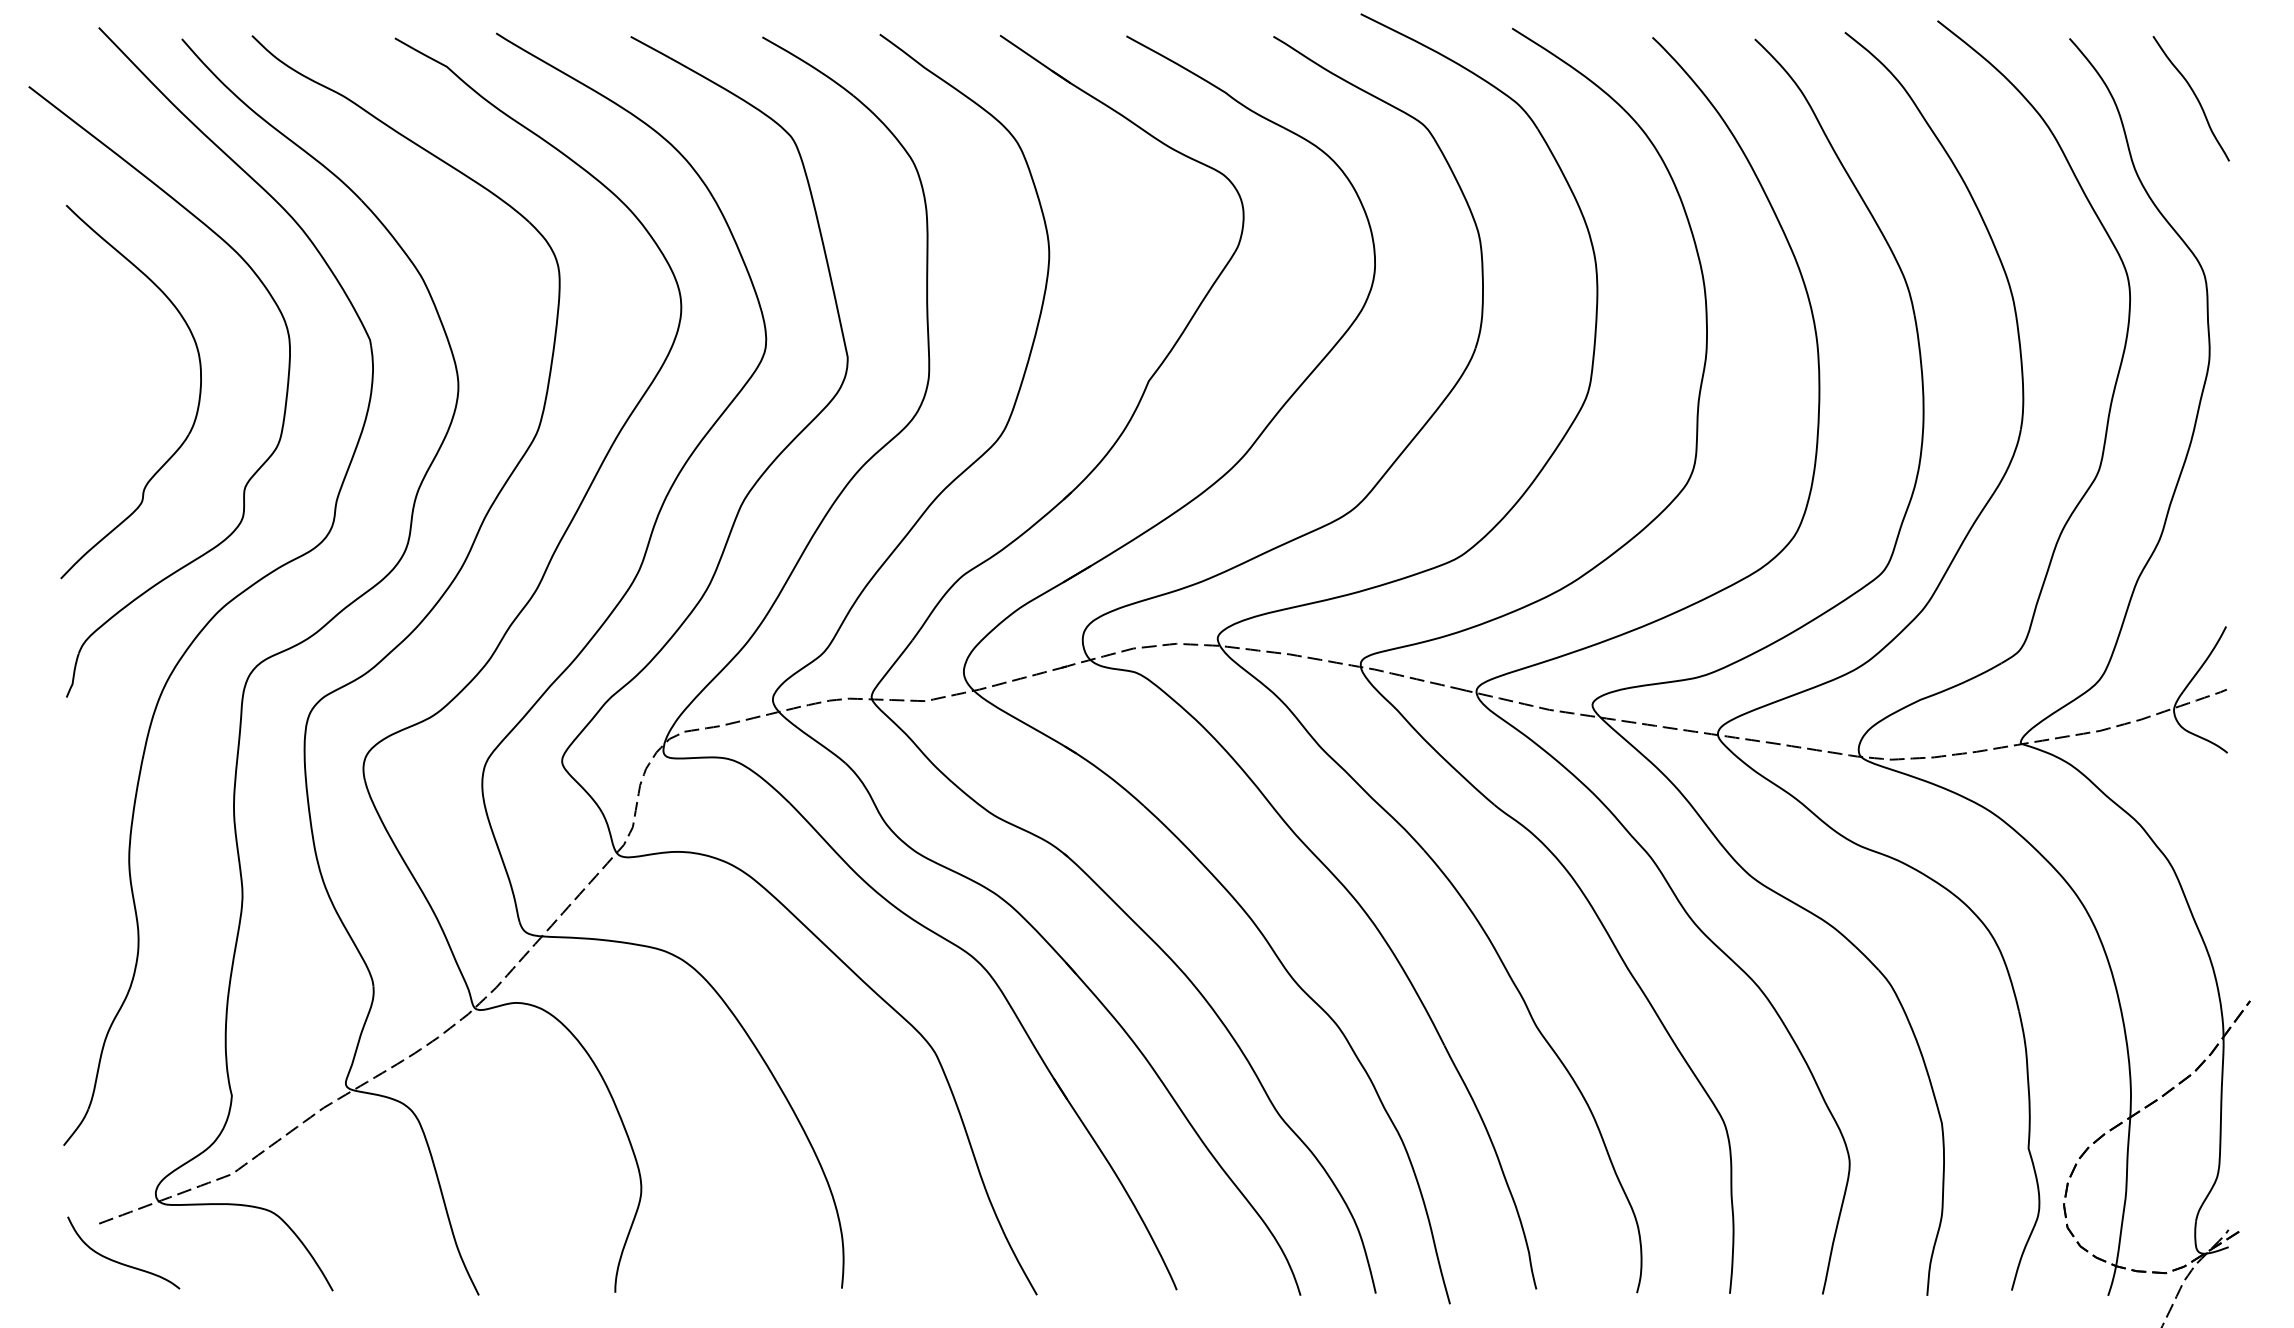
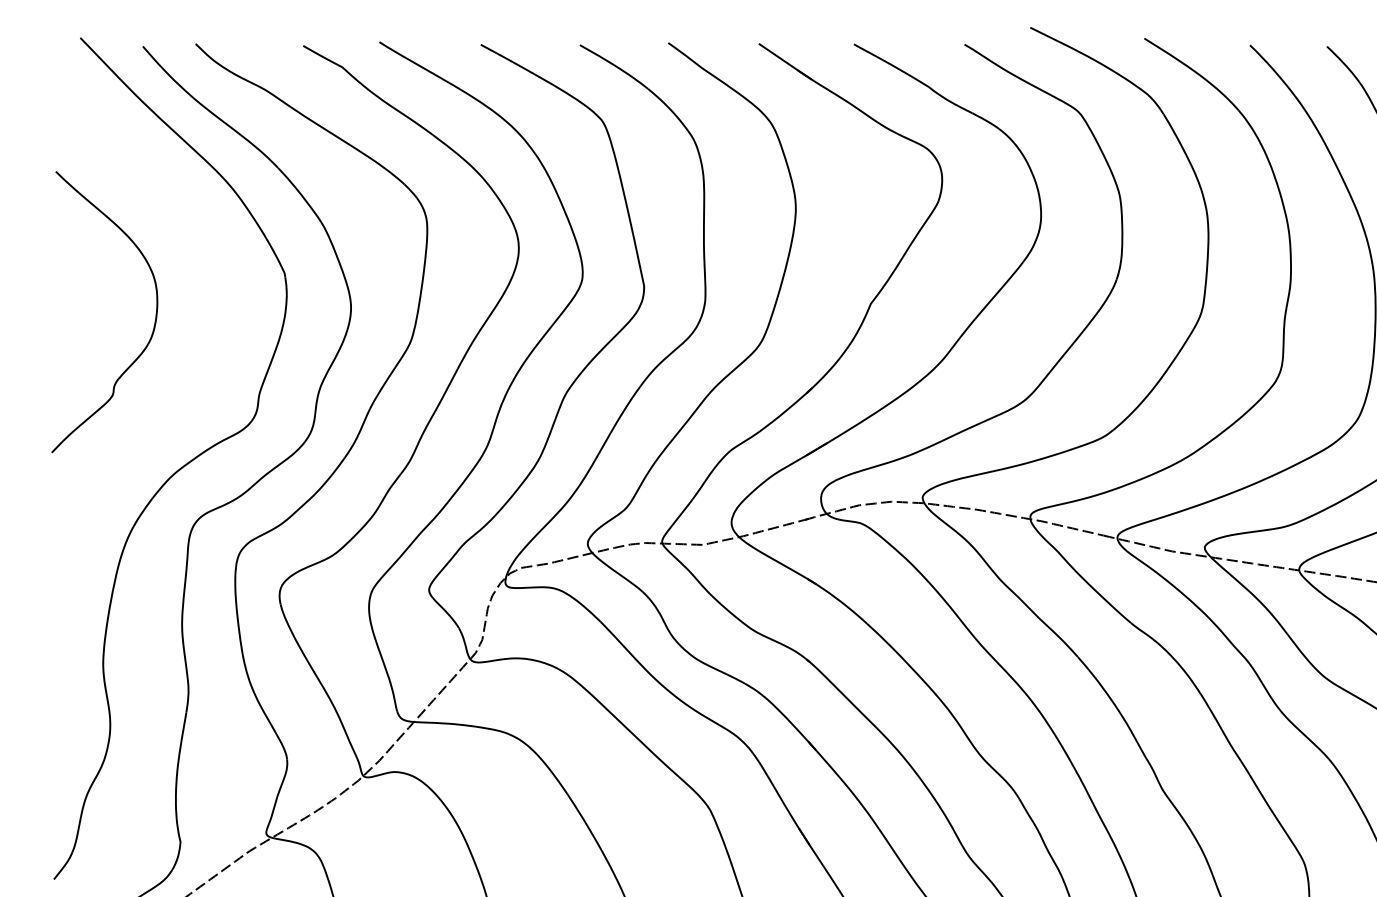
part: (253, 473) -> (196, 373), removed

